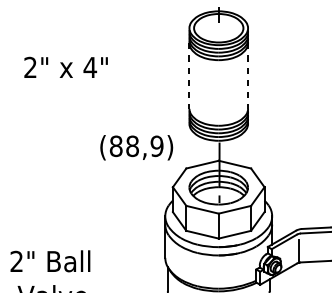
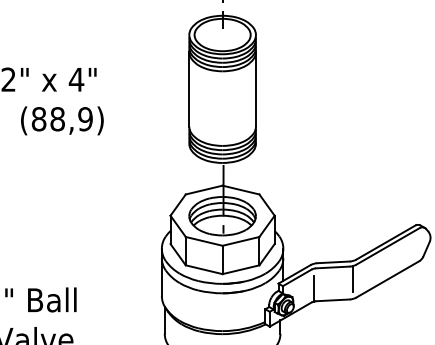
line: (189, 76) -> (189, 89), dashed -> solid
line: (247, 76) -> (255, 89), dashed -> solid
text: (136, 147) -> (62, 120), moved

